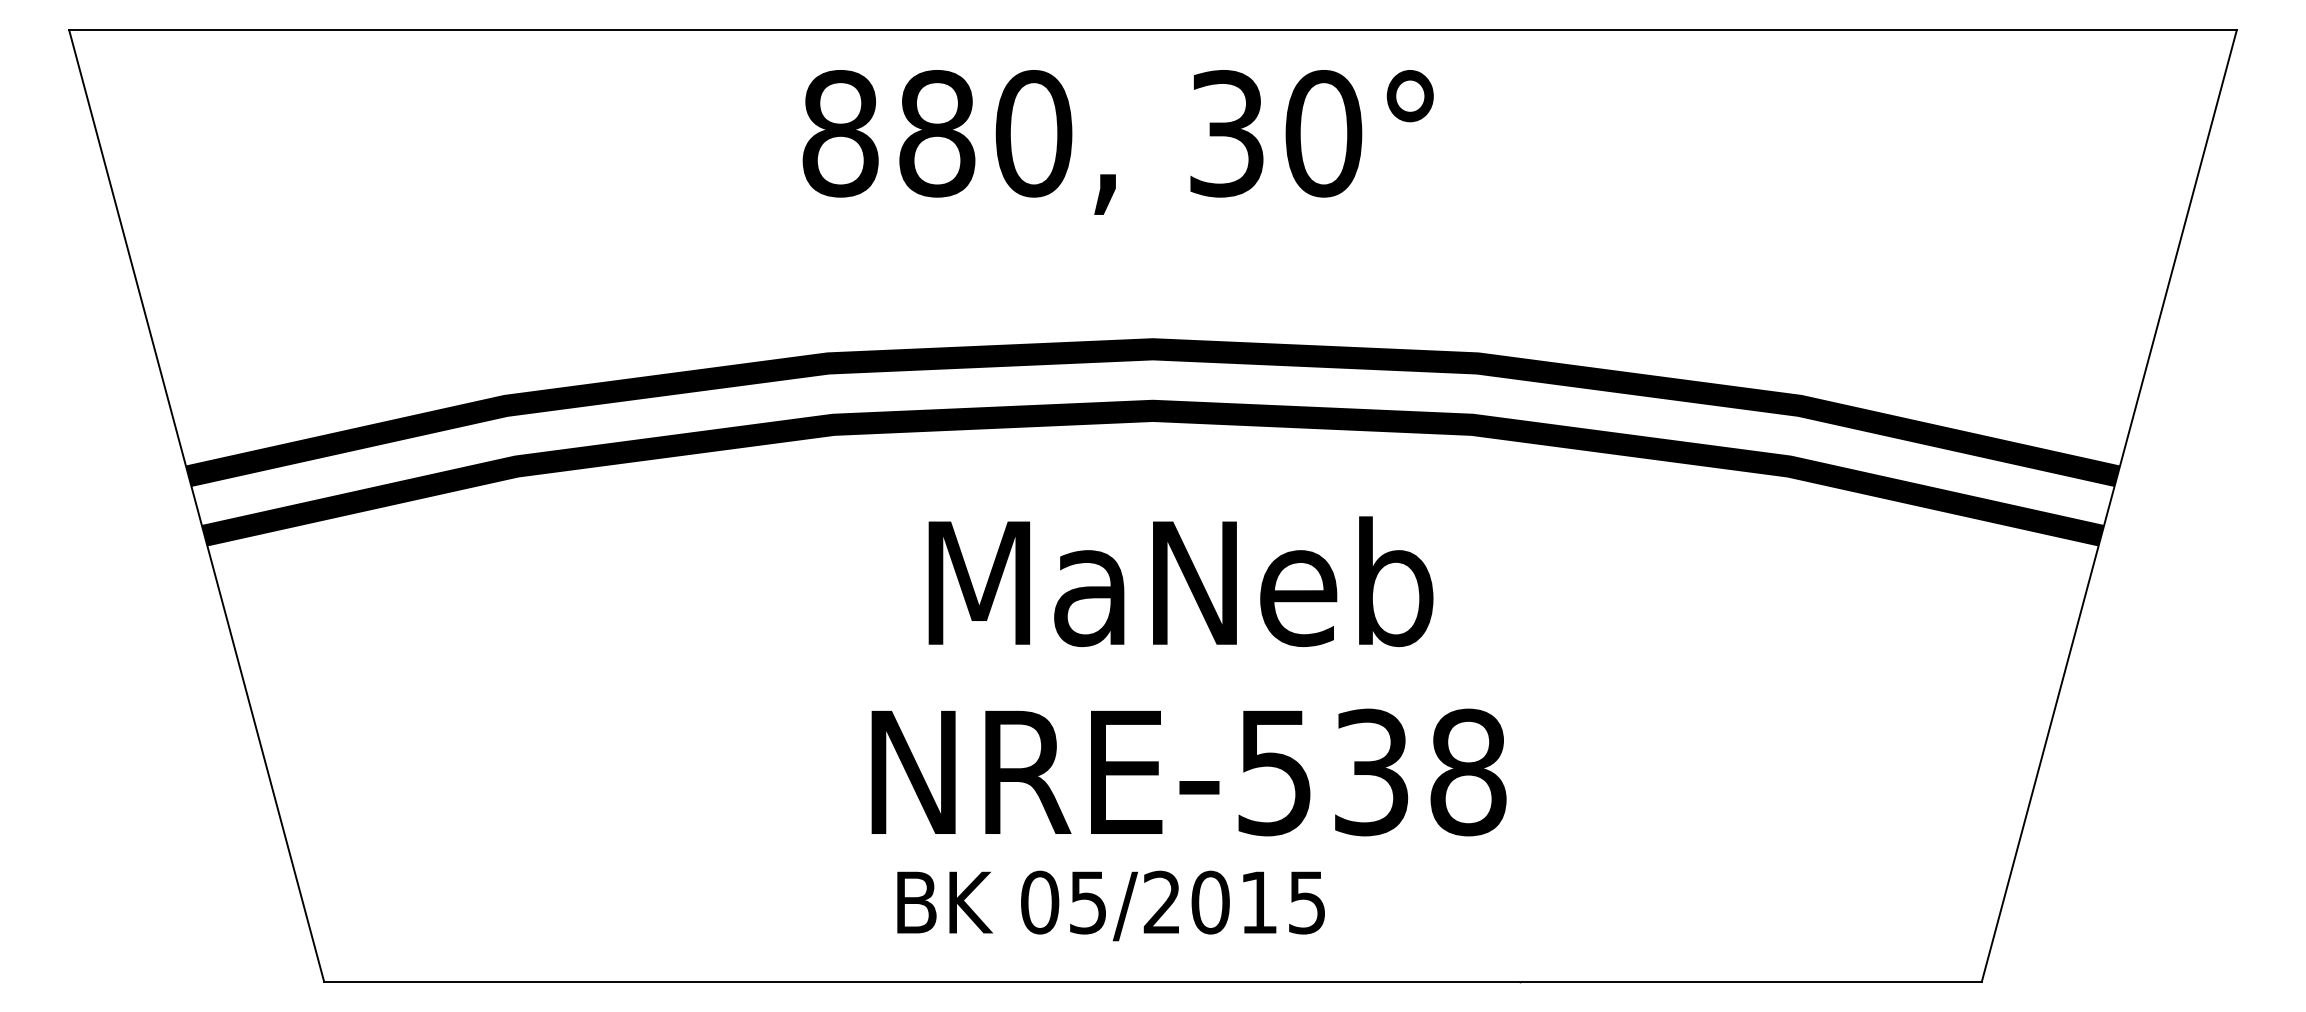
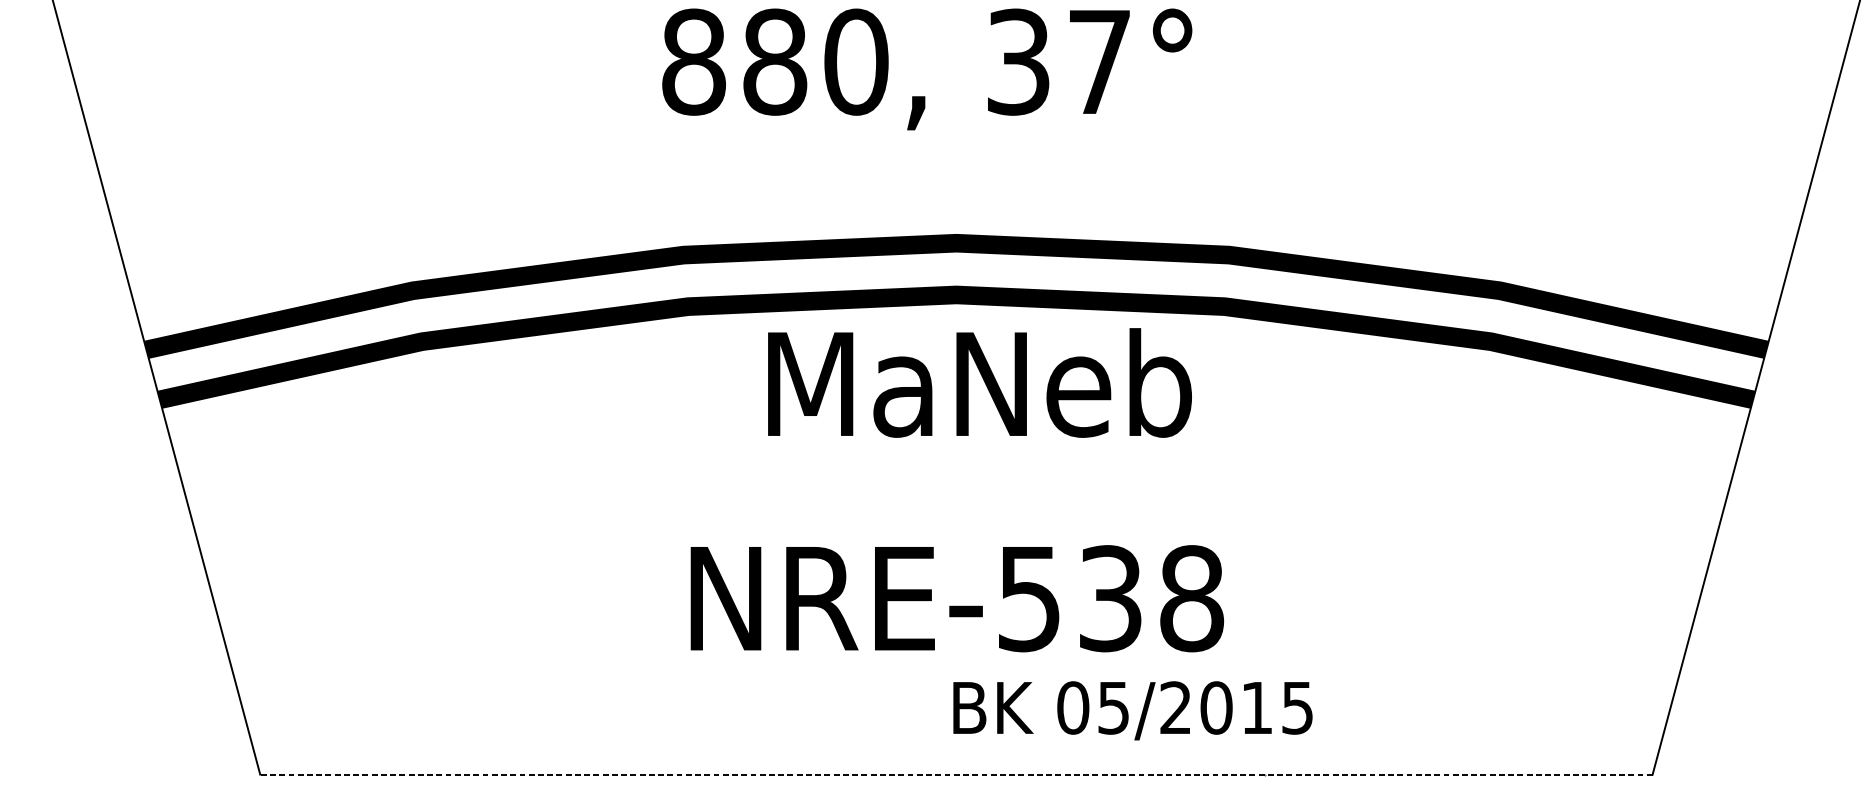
text: (1323, 133) -> (1099, 61), 30° -> 37°
text: (1180, 581) -> (979, 382), moved
text: (1188, 772) -> (956, 598), moved
text: (1110, 905) -> (1132, 710), moved
line: (1152, 981) -> (956, 774), solid -> dashed

